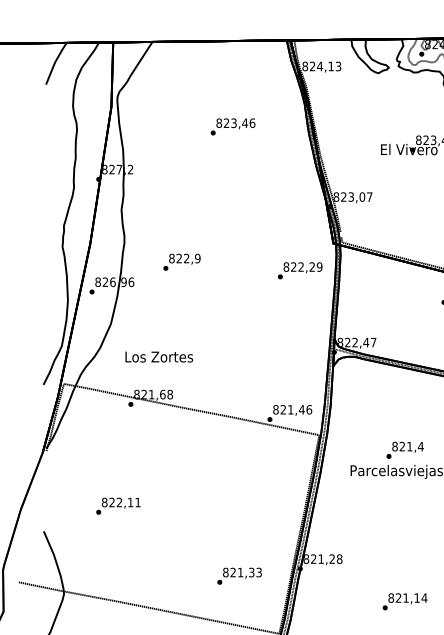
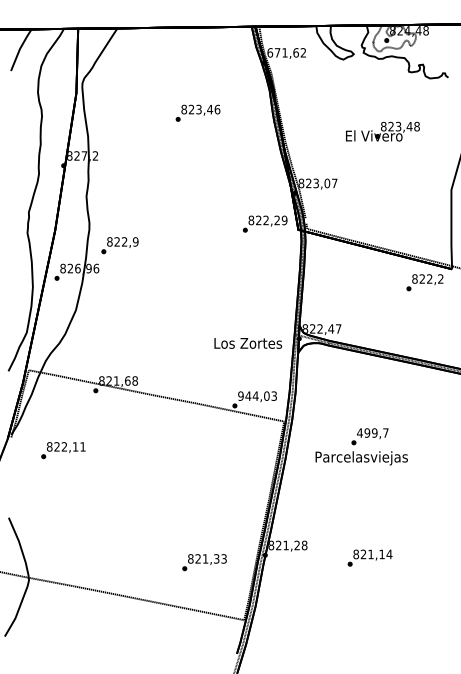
text: (321, 66) -> (286, 52), 824,13 -> 671,62
text: (181, 262) -> (119, 245), moved
text: (299, 270) -> (264, 223), moved
text: (159, 357) -> (248, 343), moved
text: (292, 409) -> (257, 395), 821,46 -> 944,03
text: (407, 446) -> (372, 432), 821,4 -> 499,7
text: (118, 506) -> (63, 450), moved
text: (404, 601) -> (369, 557), moved

